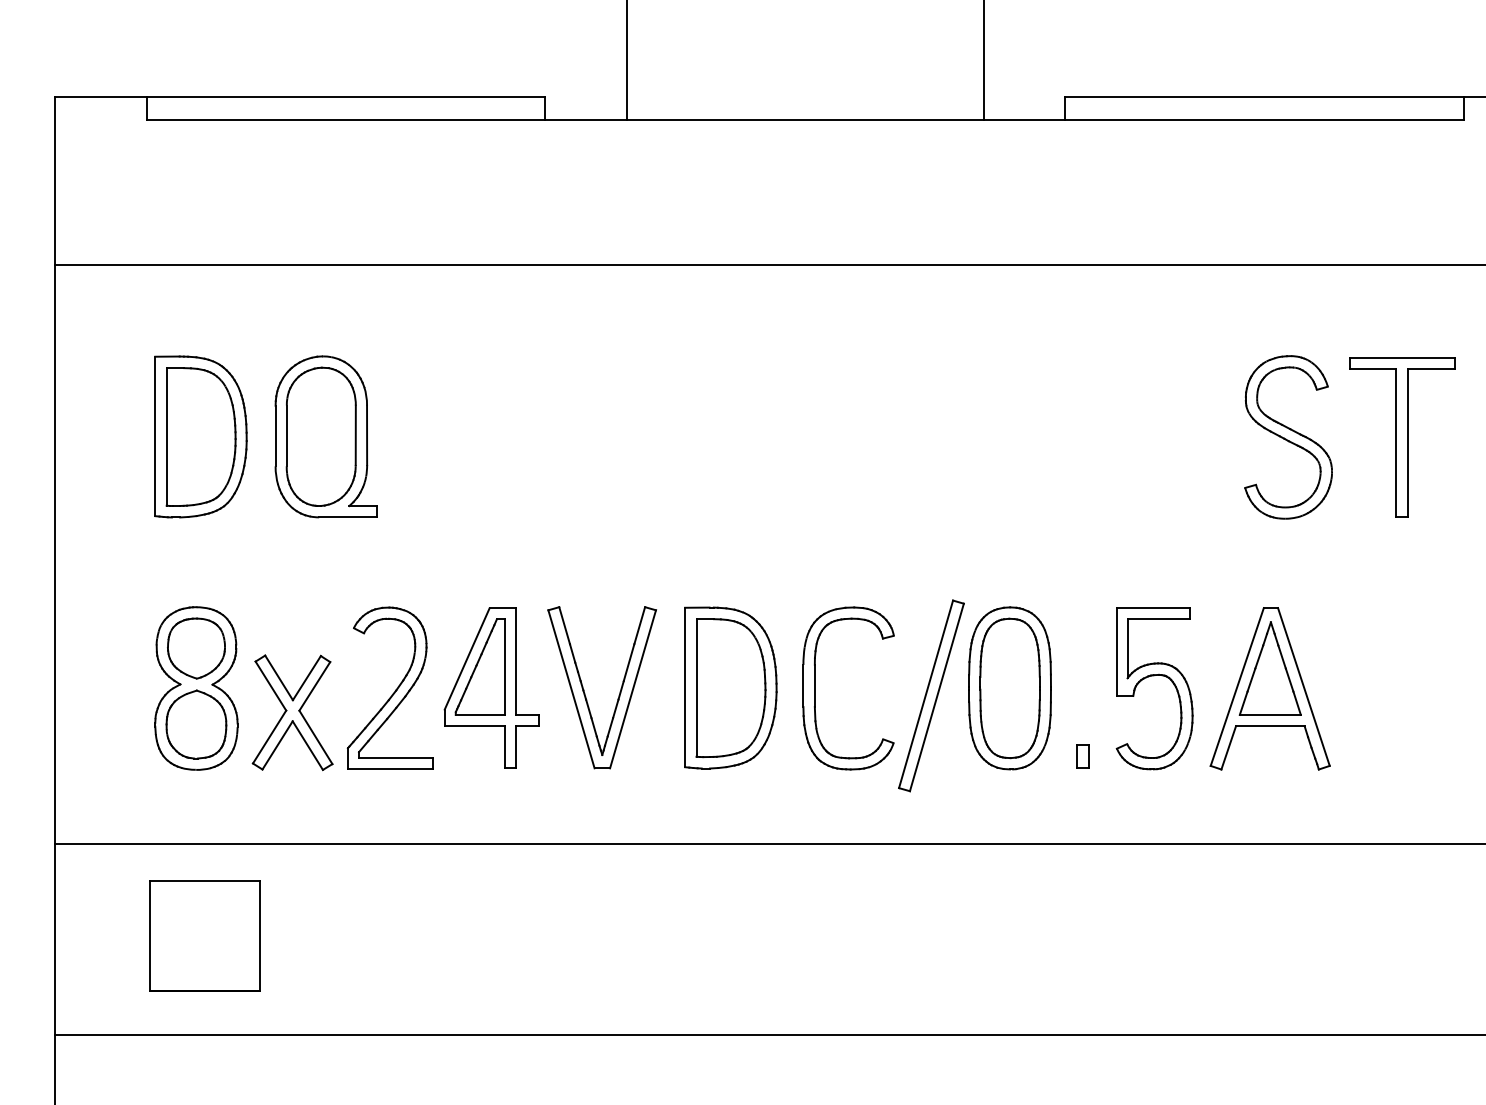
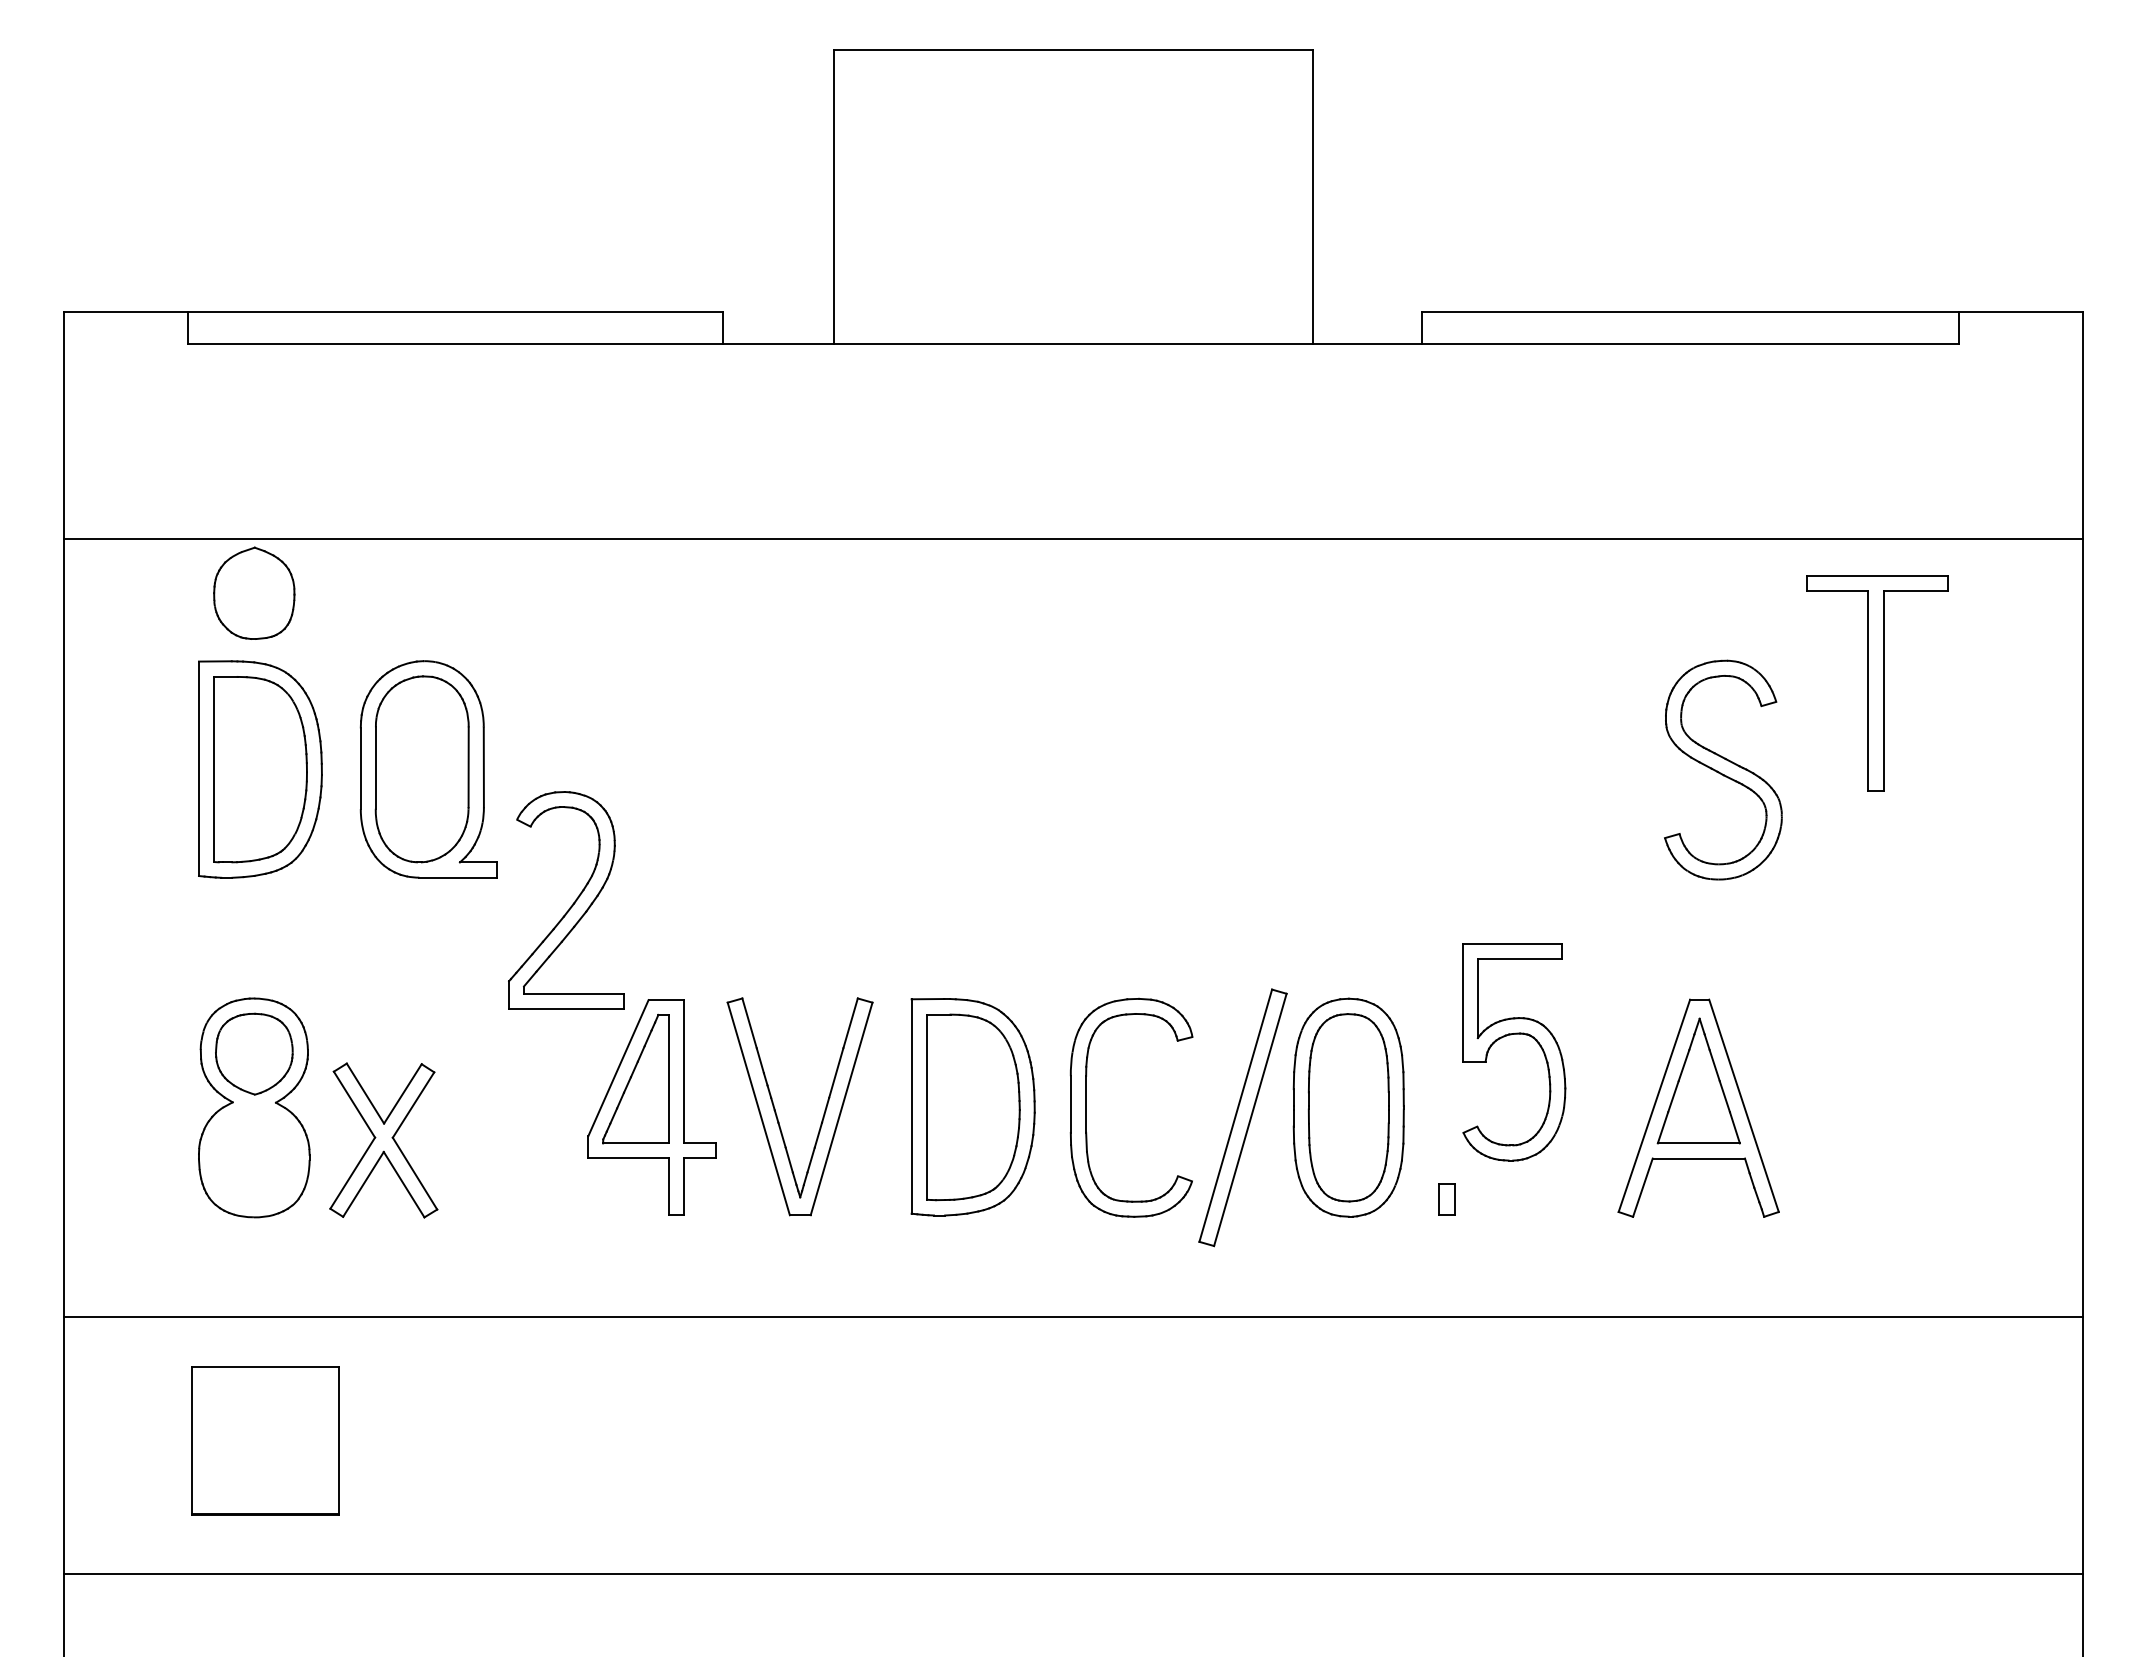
part: (1403, 437) -> (1877, 683), moved
part: (1152, 676) -> (1511, 1035), moved
part: (395, 690) -> (572, 903), moved
part: (196, 723) -> (254, 592), moved

